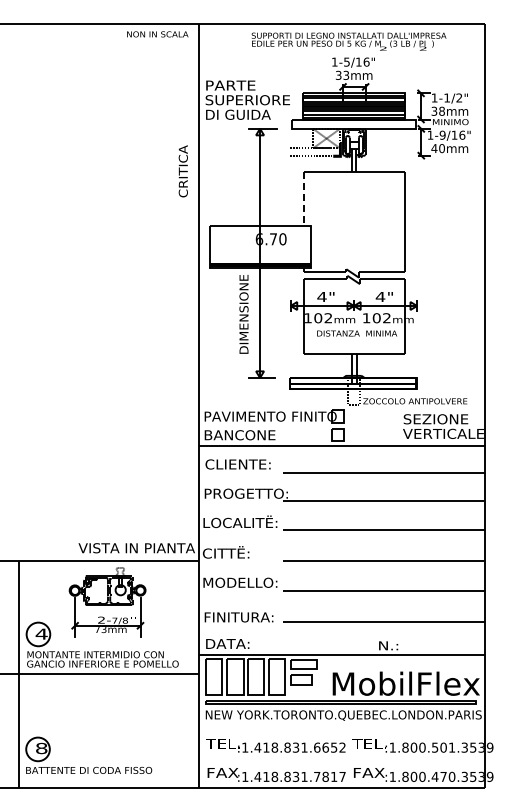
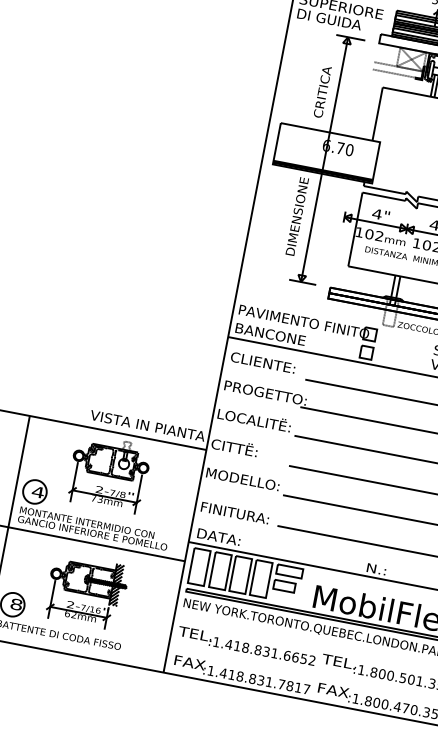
text: (182, 171) -> (321, 92), moved
line: (303, 199) -> (377, 114), dashed -> solid
part: (108, 722) -> (87, 591), added

